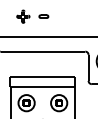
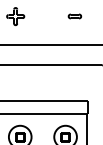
part: (43, 16) -> (74, 16), moved

